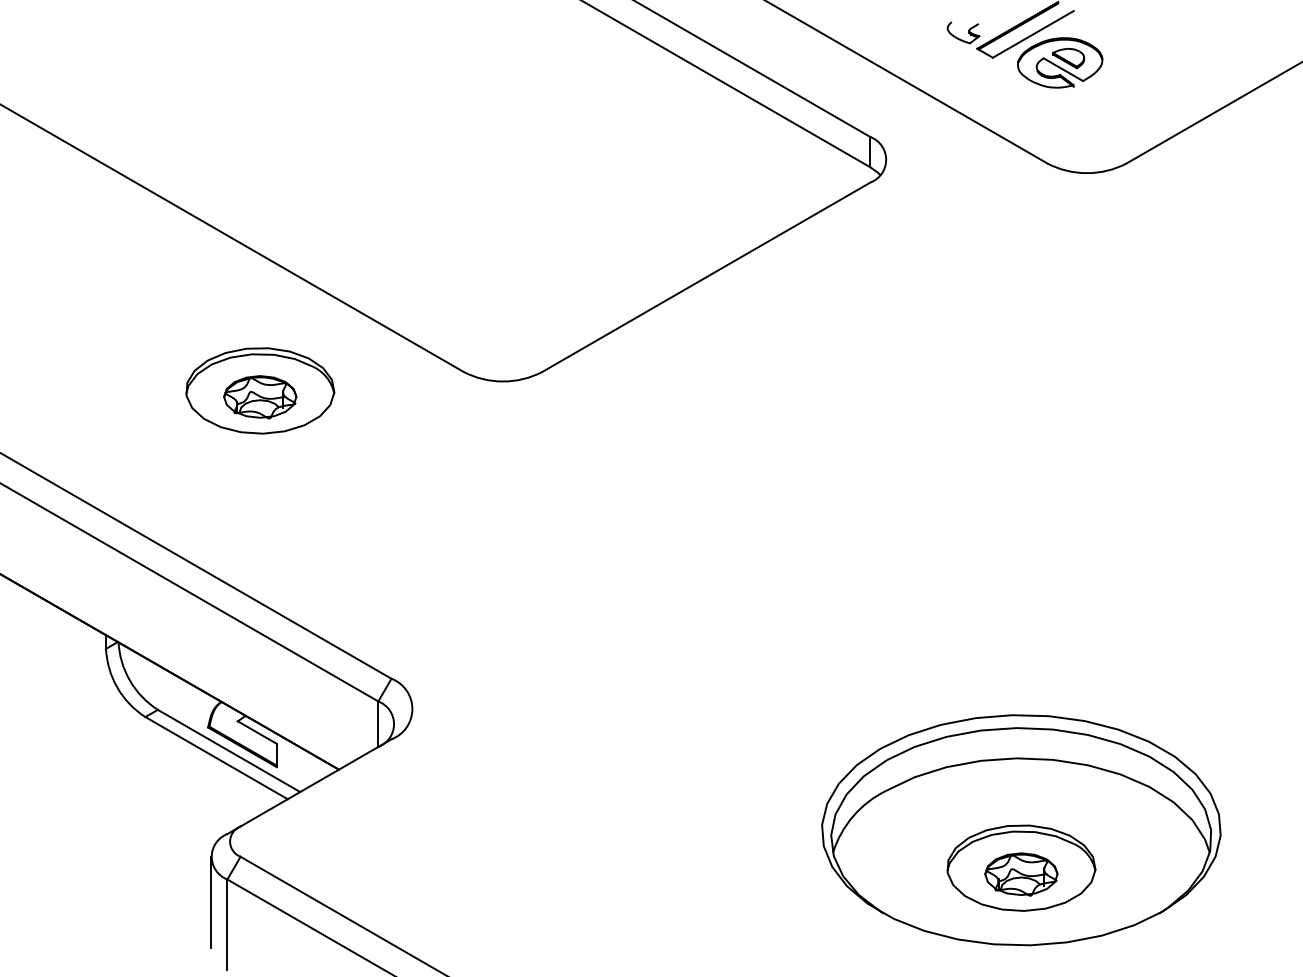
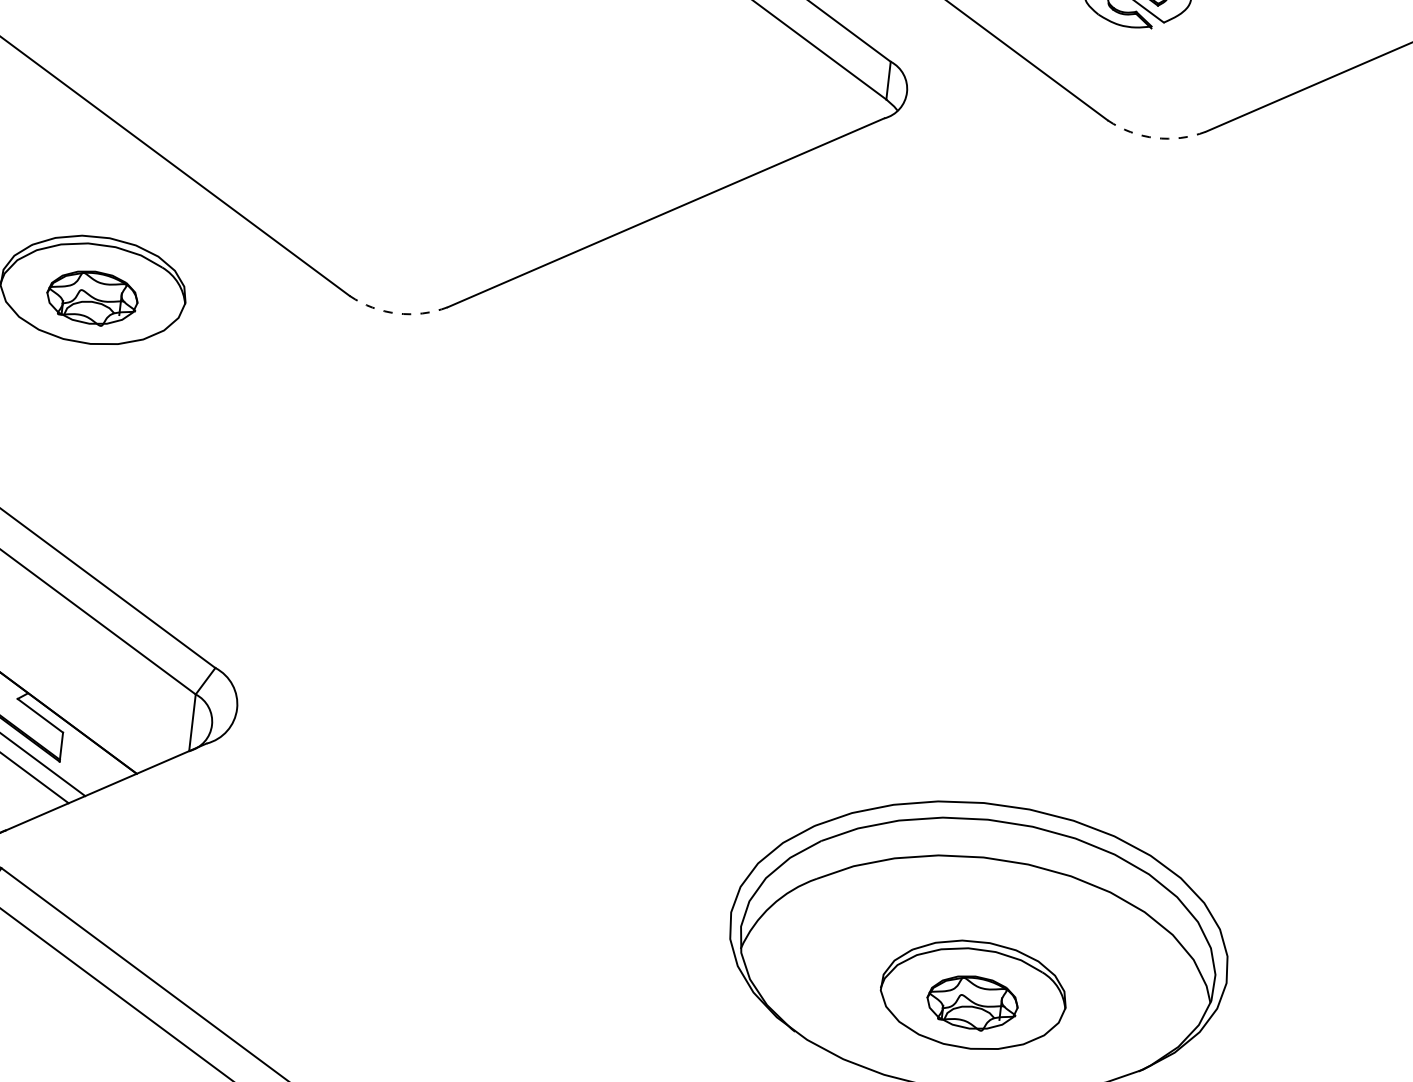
arc: (1087, 173) -> (1156, 138), solid -> dashed
arc: (503, 381) -> (397, 313), solid -> dashed

